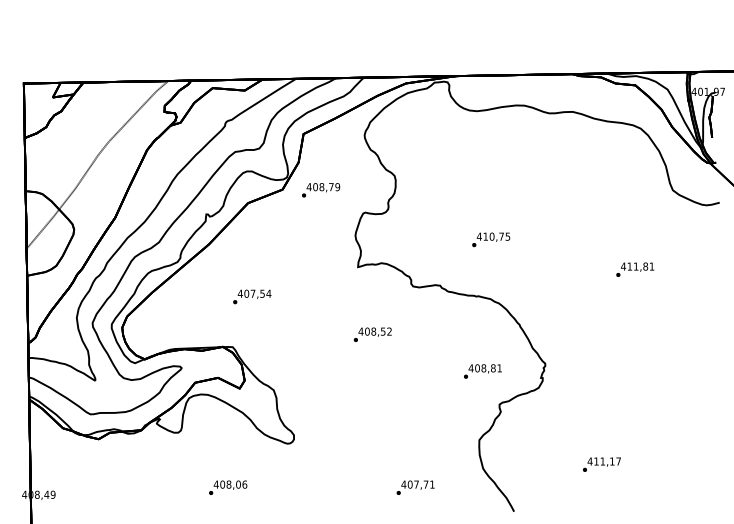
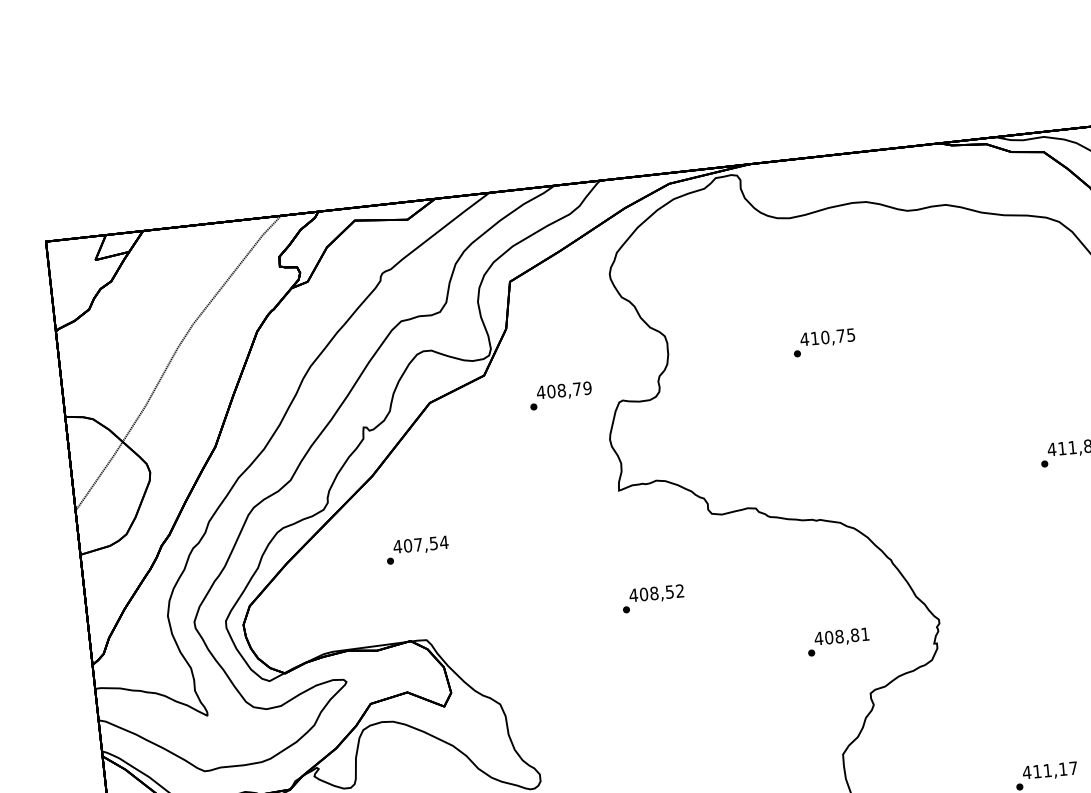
text: (321, 190) -> (561, 396), moved
text: (491, 239) -> (824, 342), moved
text: (252, 296) -> (417, 549), moved

